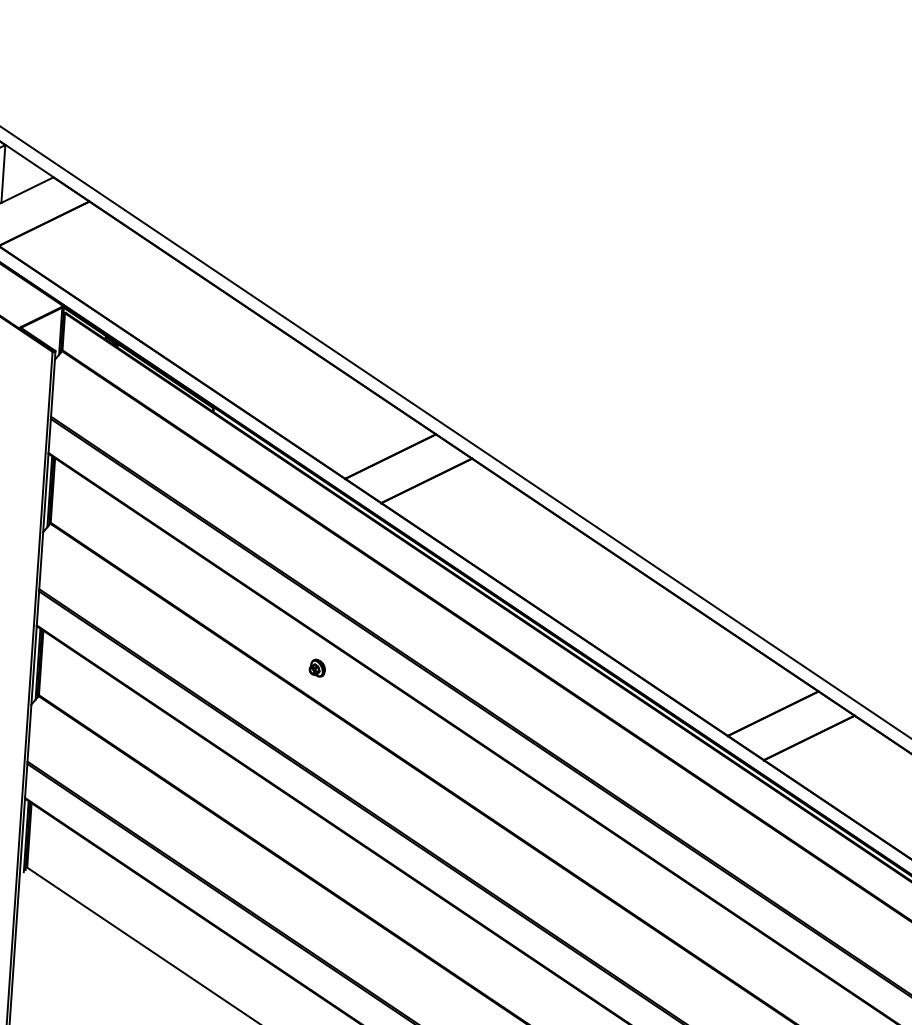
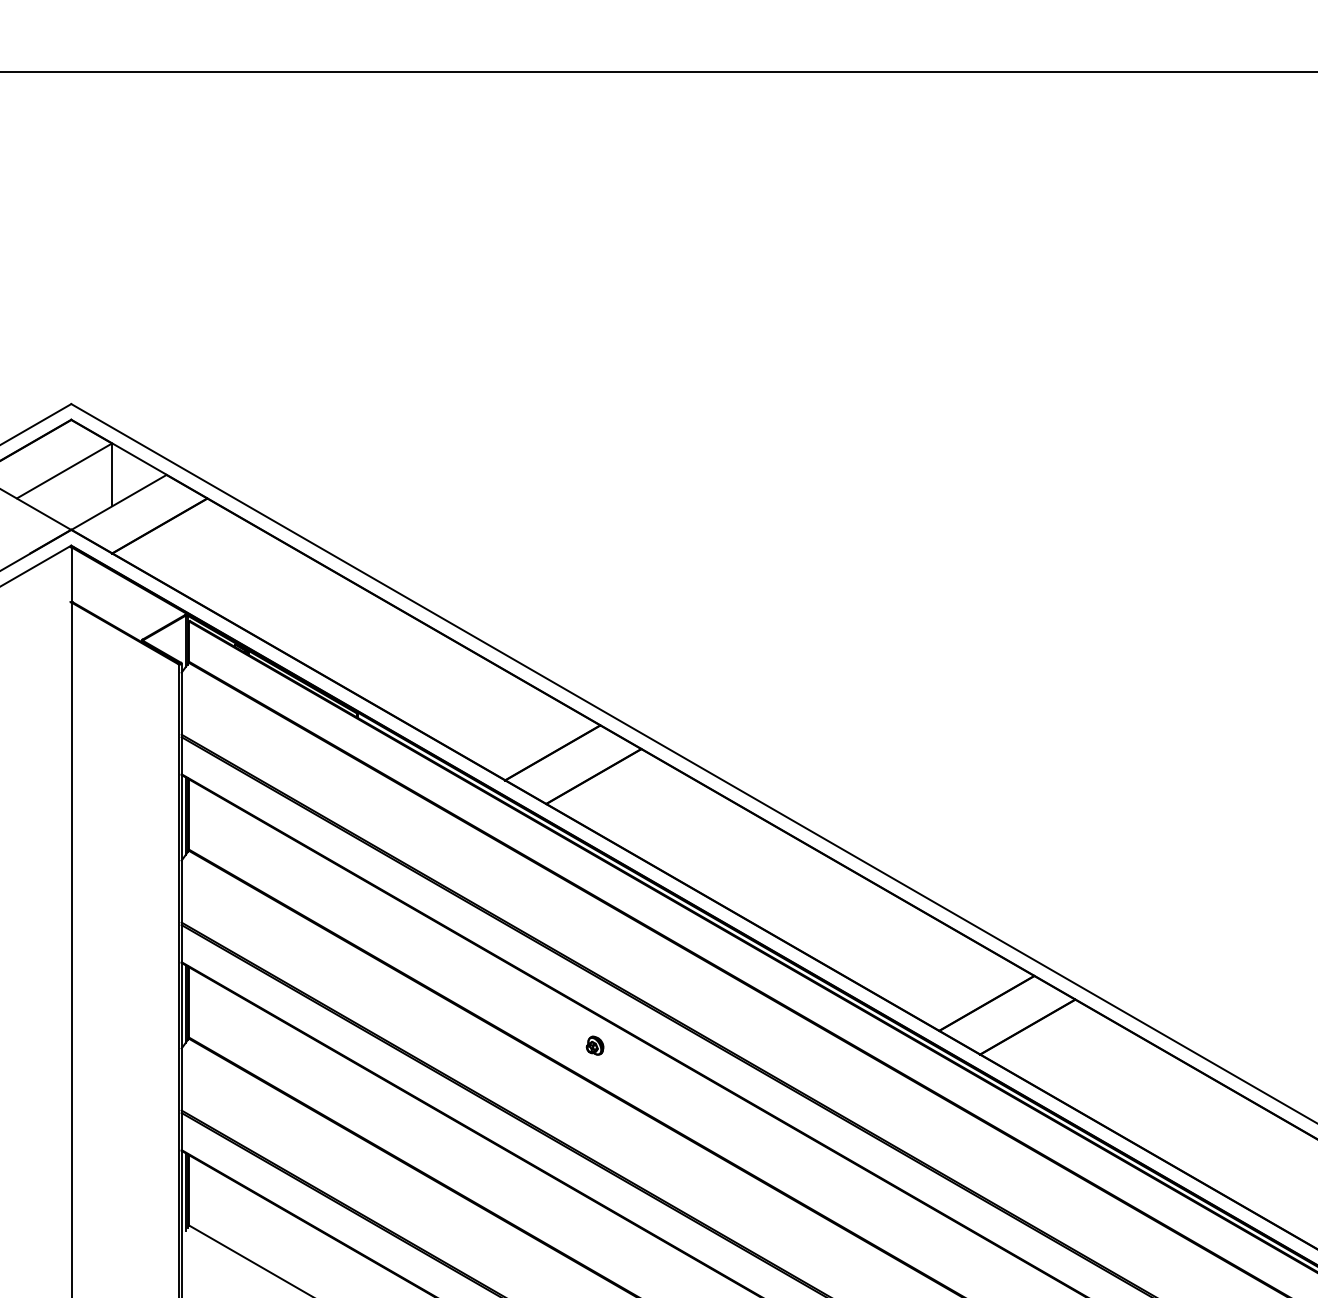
part: (316, 667) -> (594, 1045), moved

